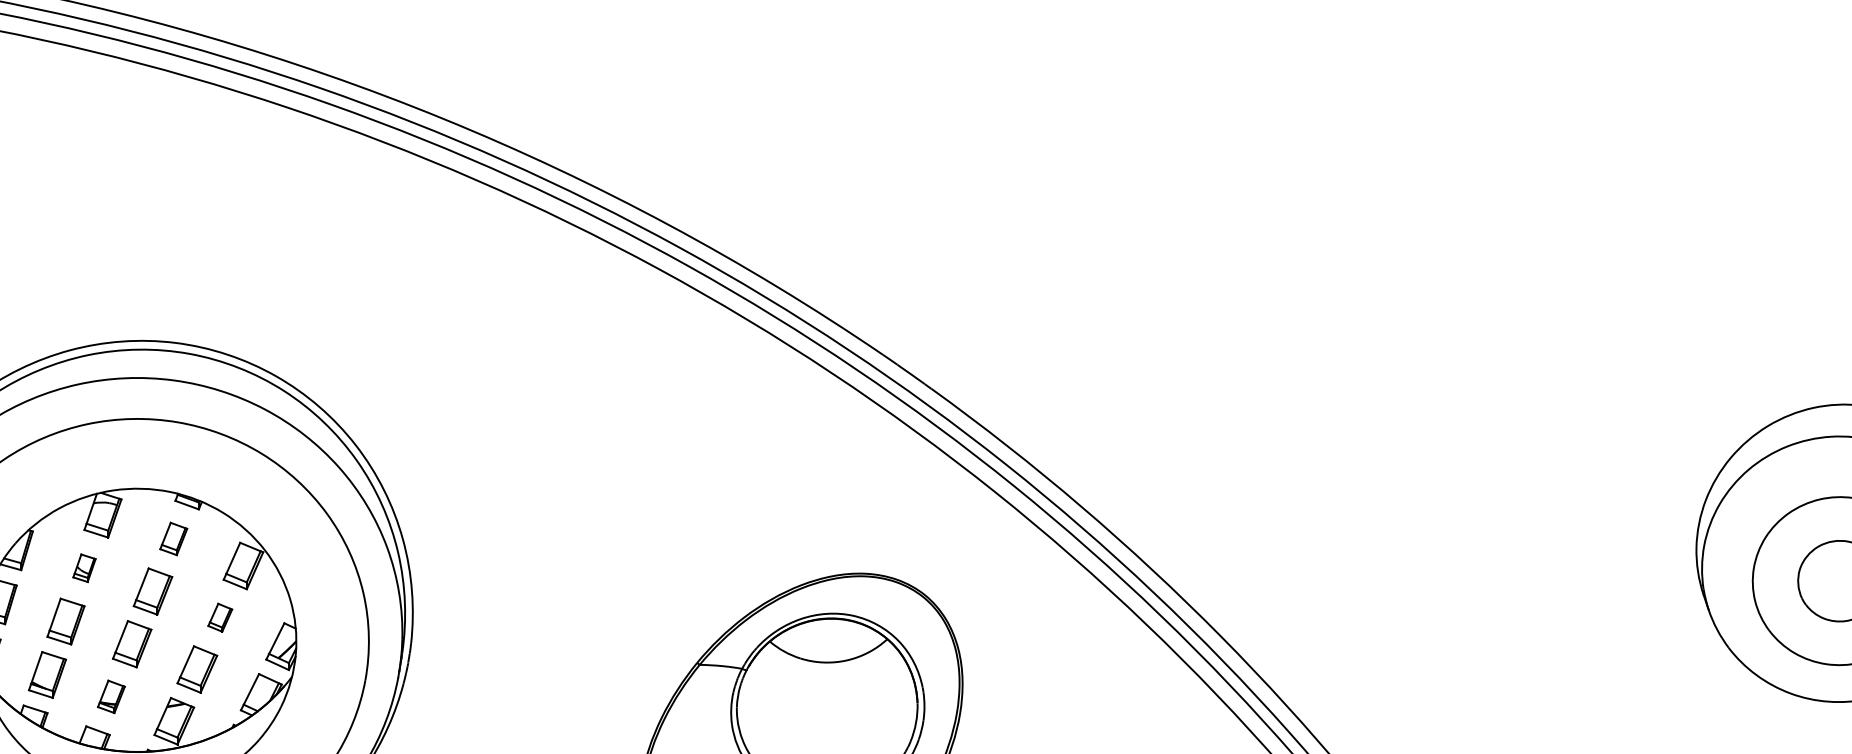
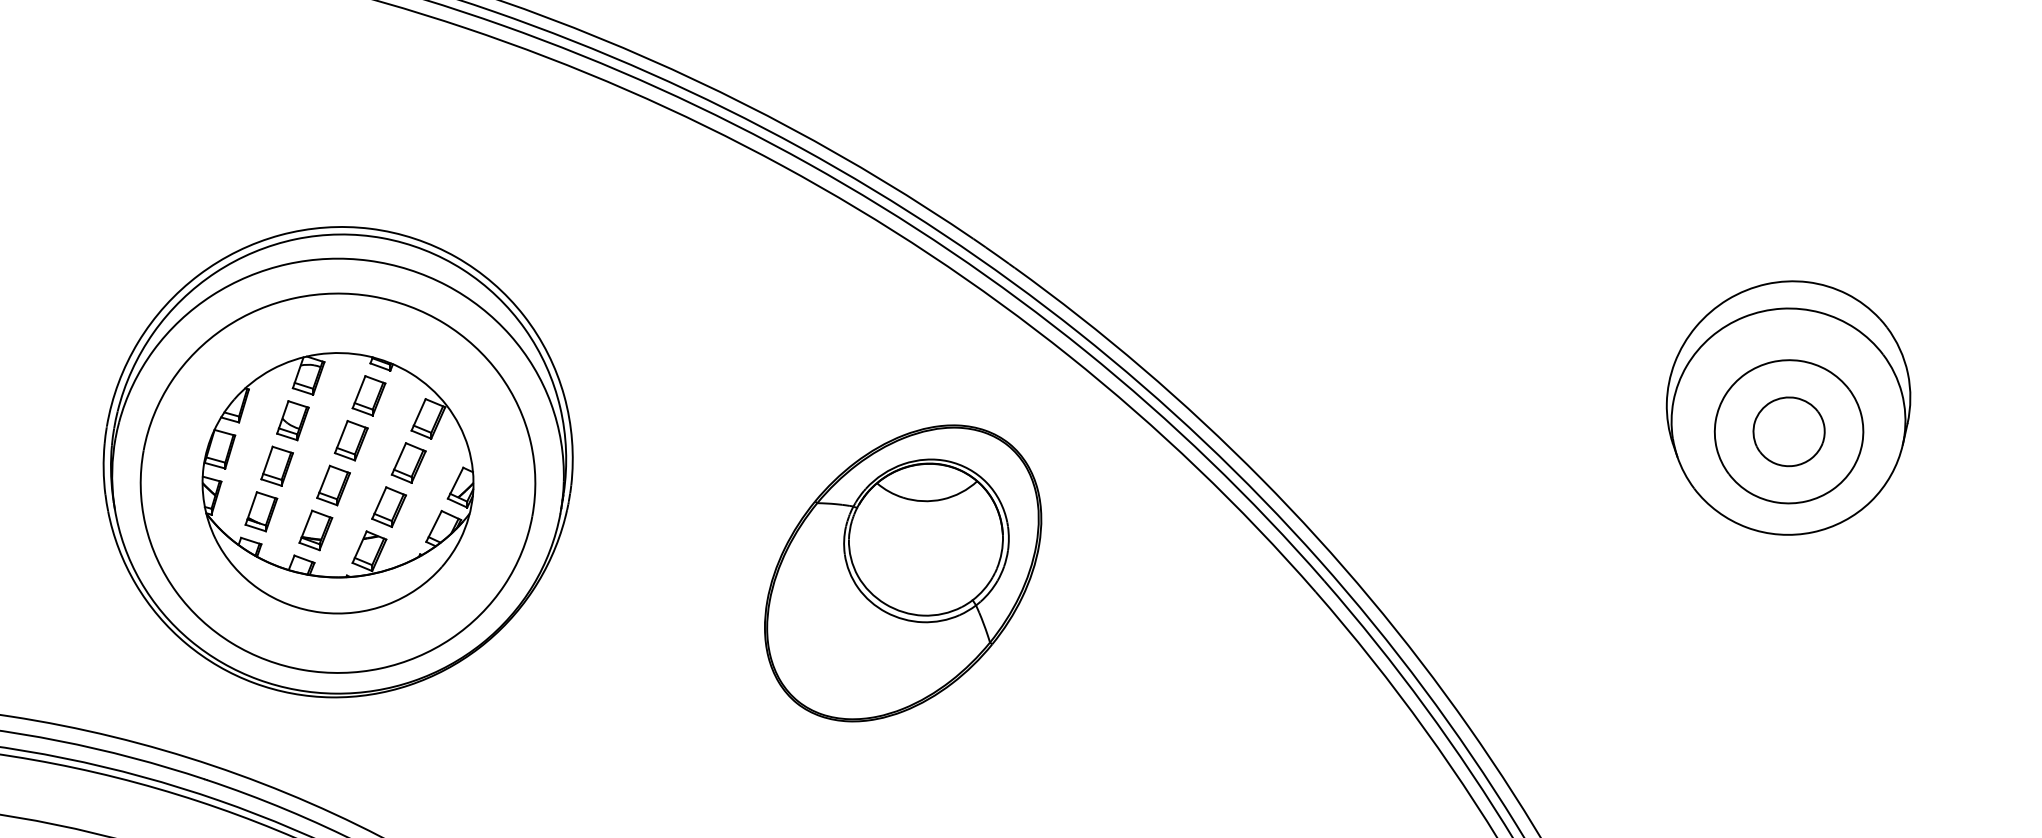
part: (173, 538) -> (368, 395), size x1.43
part: (83, 567) -> (292, 420), size x1.67
part: (220, 617) -> (408, 462), size x1.67
part: (110, 696) -> (315, 530), size x1.43

